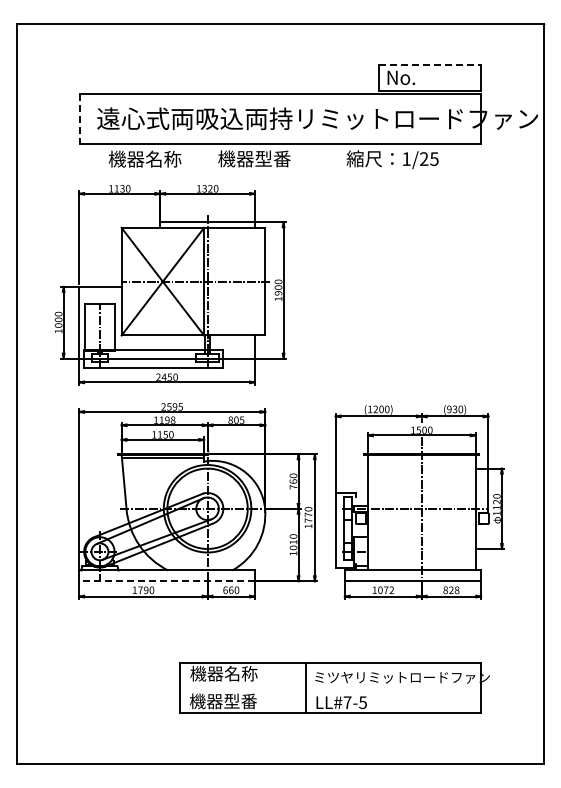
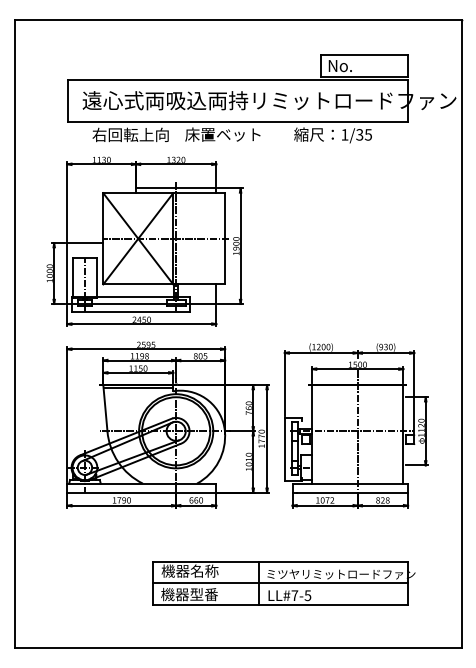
line: (430, 64) -> (365, 54), dashed -> solid
line: (79, 119) -> (67, 101), dashed -> solid
text: (153, 158) -> (130, 134), 機器名称 -> 右回転上向
text: (262, 158) -> (222, 134), 機器型番 -> 床置ベット
text: (423, 159) -> (359, 135), 1/25 -> 1/35
line: (167, 581) -> (142, 492), dashed -> solid
line: (330, 688) -> (280, 583), added

